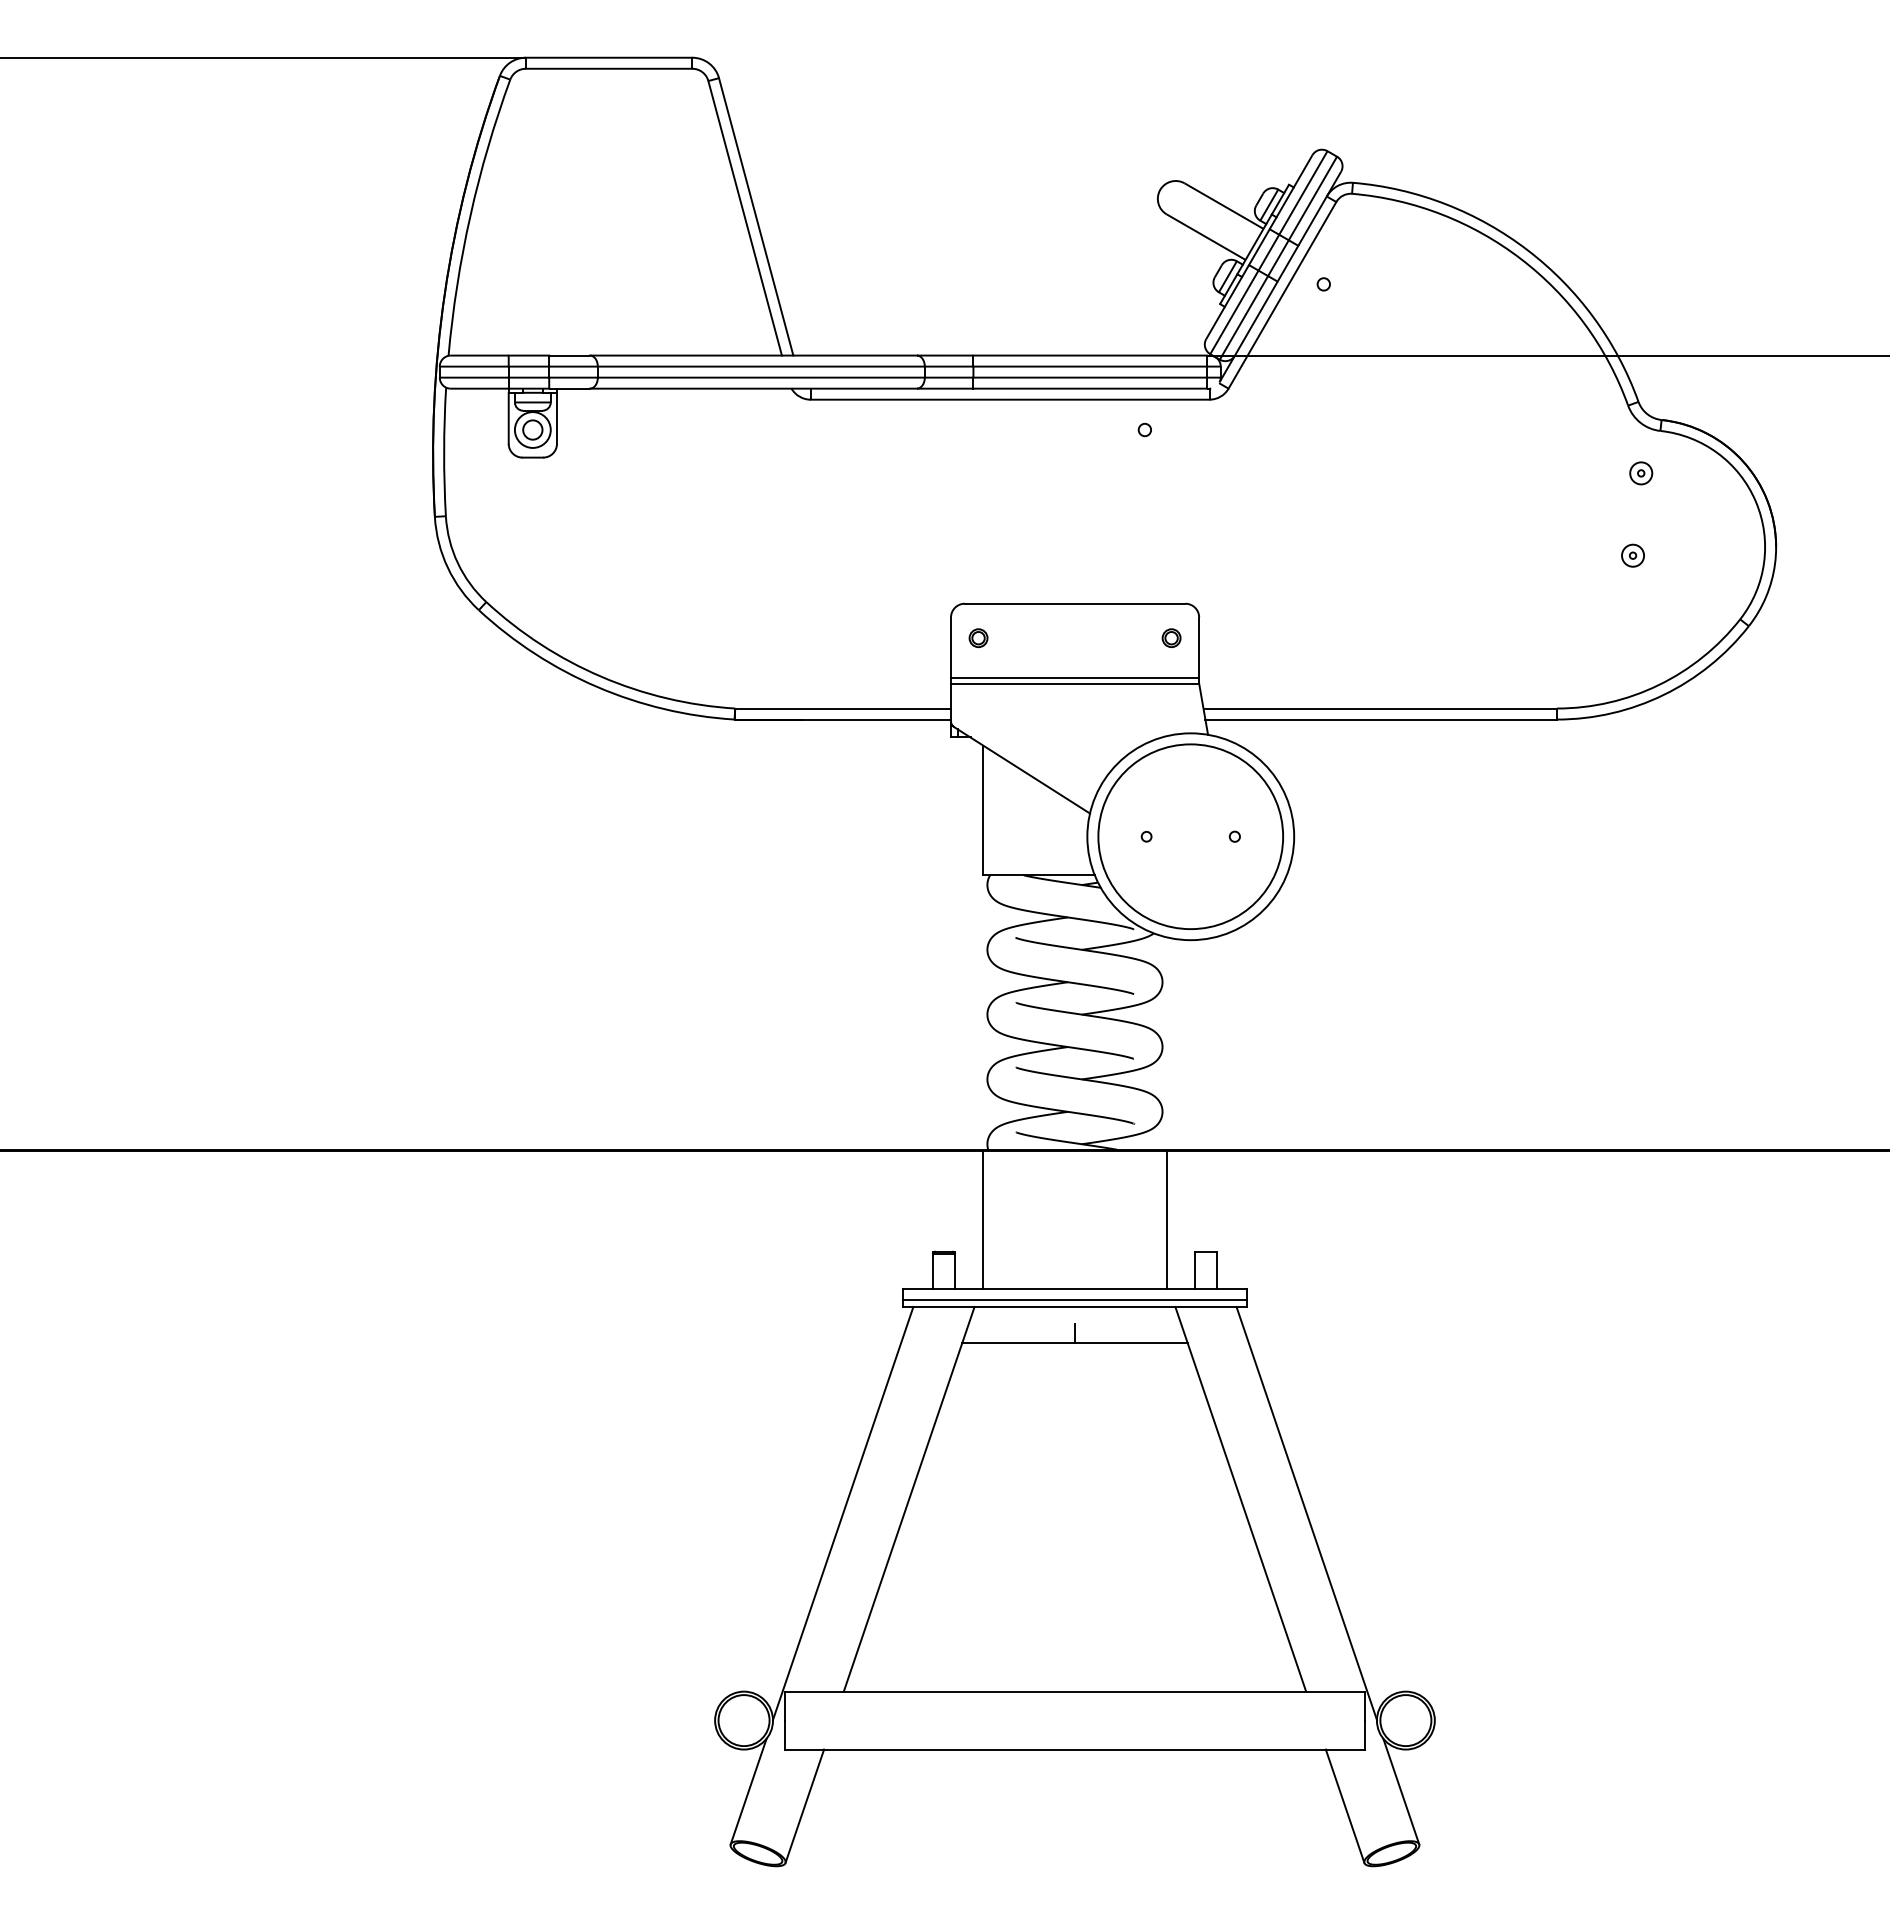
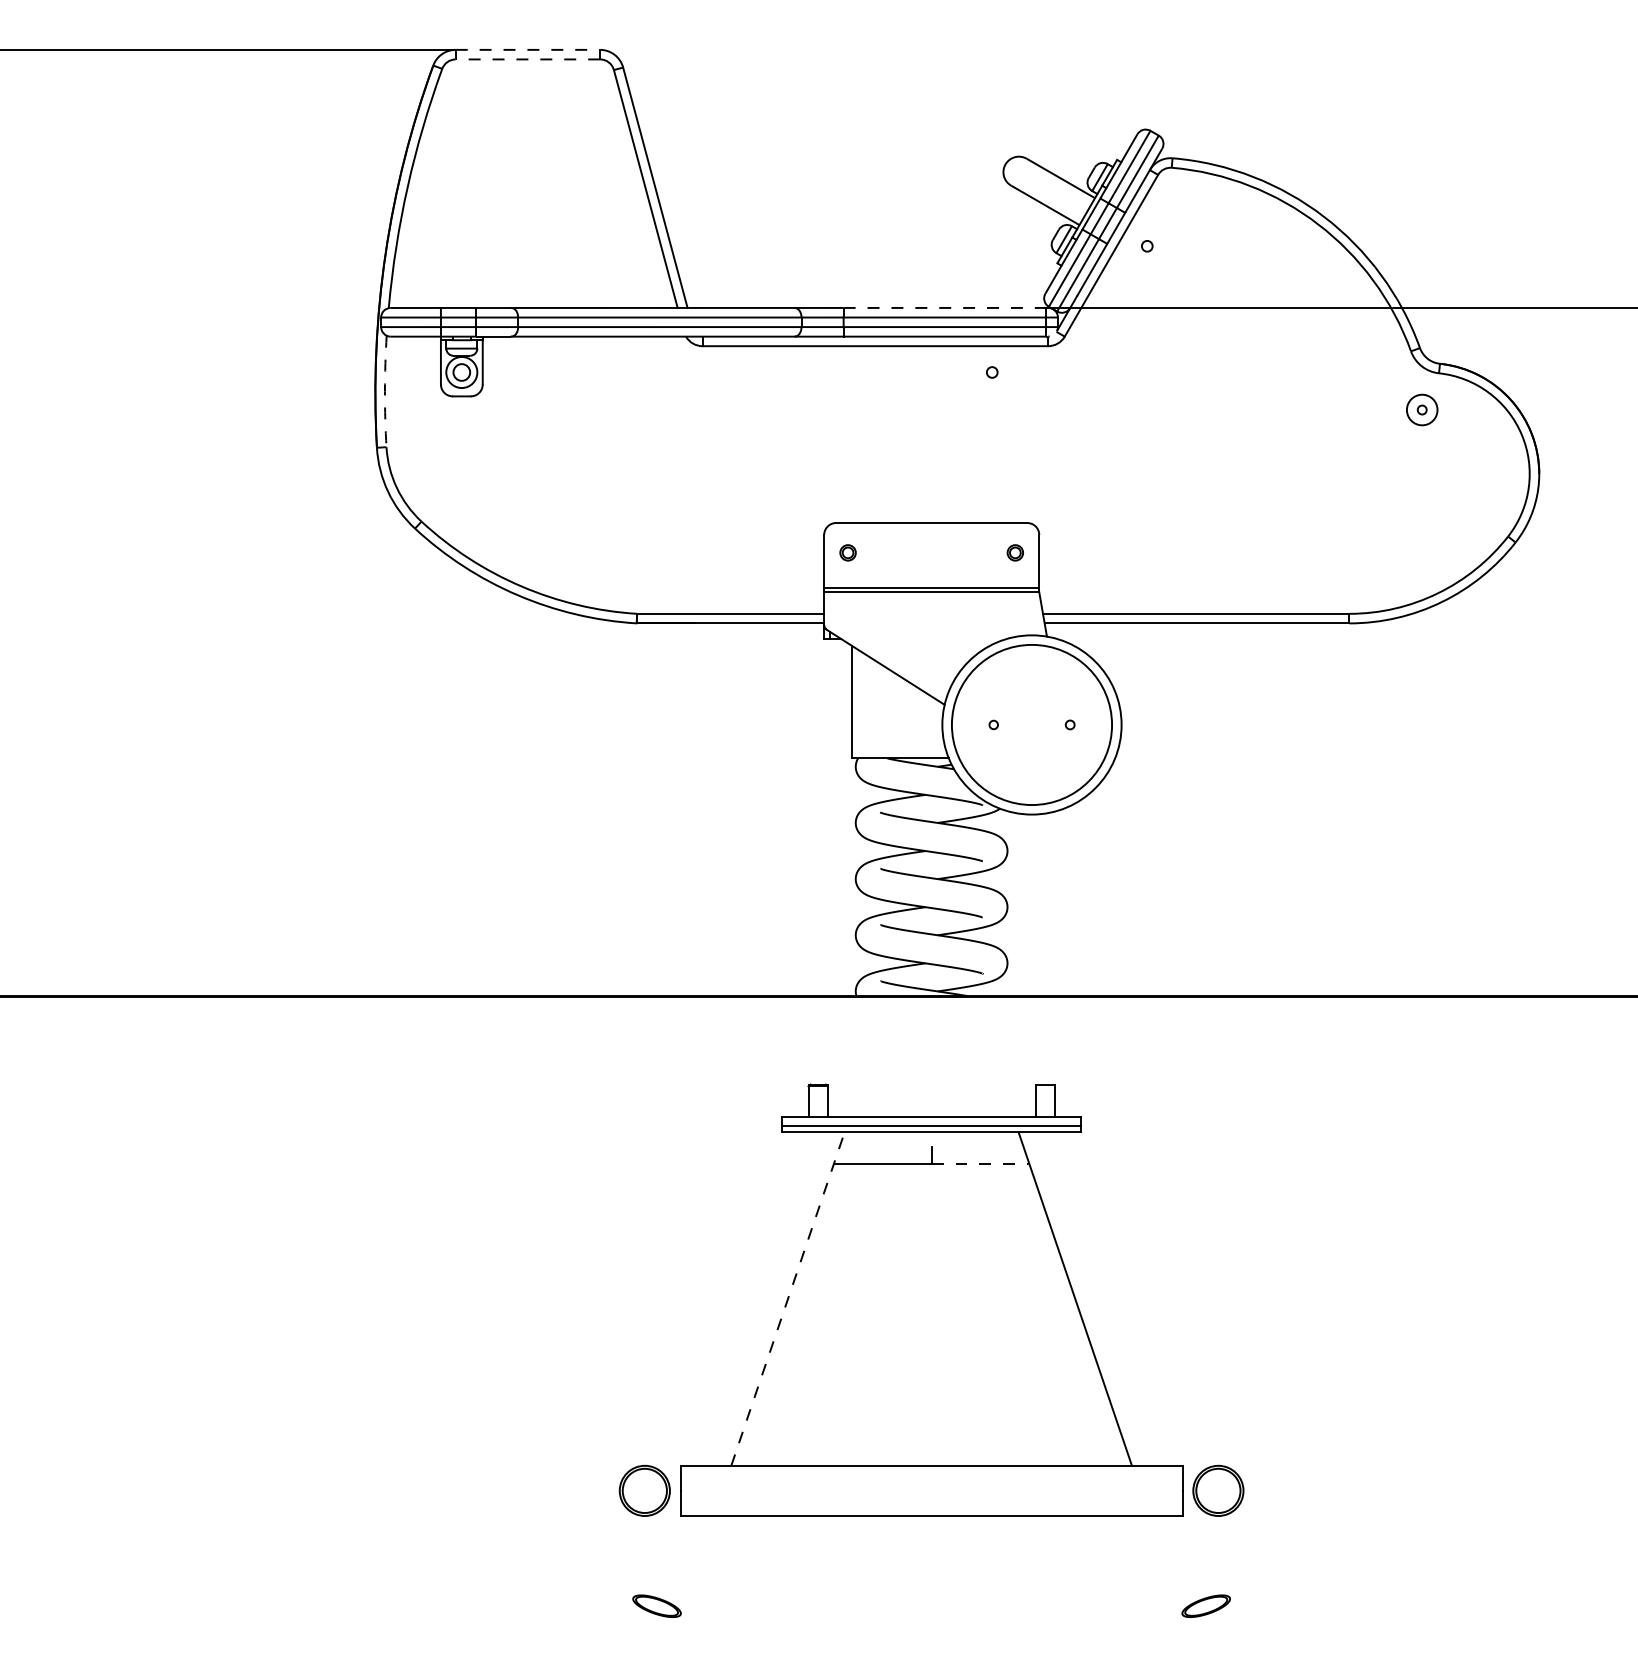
line: (609, 57) -> (528, 49), solid -> dashed
line: (608, 68) -> (527, 59), solid -> dashed
line: (1090, 355) -> (945, 307), solid -> dashed
arc: (444, 451) -> (385, 391), solid -> dashed
part: (1641, 473) -> (1422, 410), size x1.6
part: (1632, 555) -> (1414, 481), removed
line: (983, 1220) -> (852, 1057), removed
line: (1166, 1220) -> (1010, 1057), removed
line: (1131, 1342) -> (980, 1163), solid -> dashed
line: (909, 1498) -> (788, 1298), solid -> dashed
line: (843, 1512) -> (731, 1310), removed
line: (1306, 1512) -> (1132, 1310), removed
line: (748, 1791) -> (648, 1552), removed
line: (1401, 1791) -> (1214, 1552), removed
line: (804, 1806) -> (697, 1565), removed
line: (1344, 1806) -> (1165, 1565), removed

